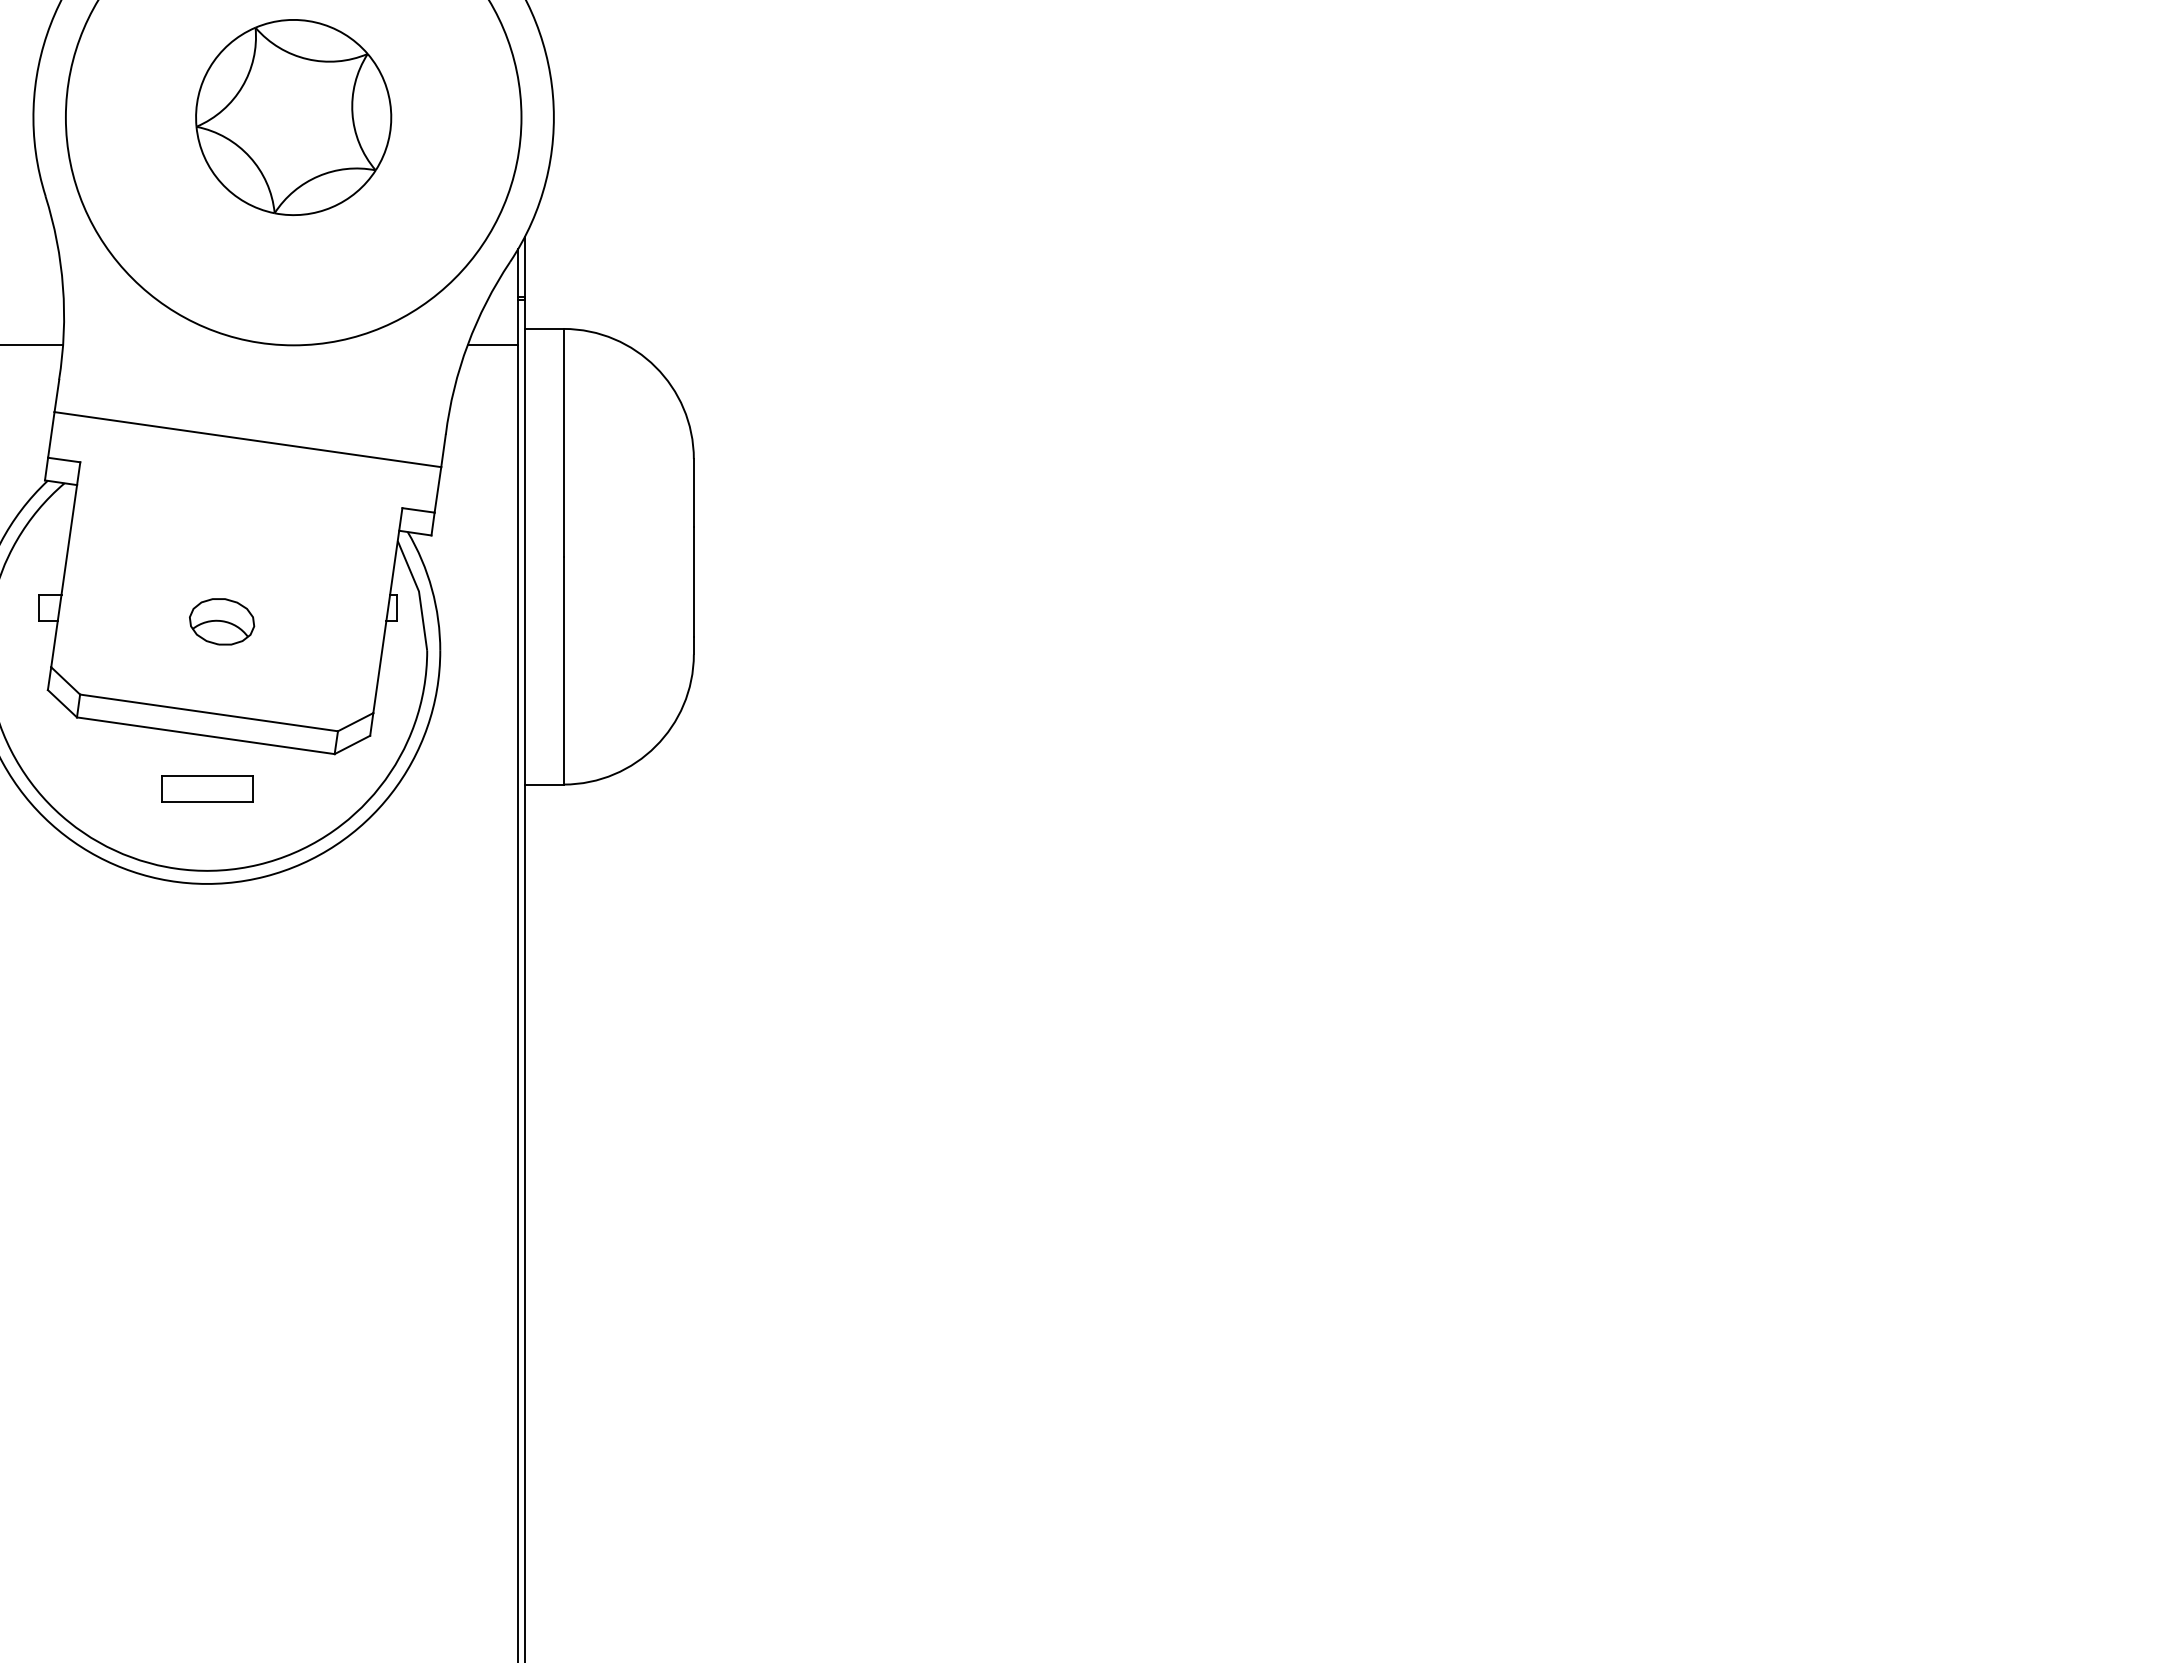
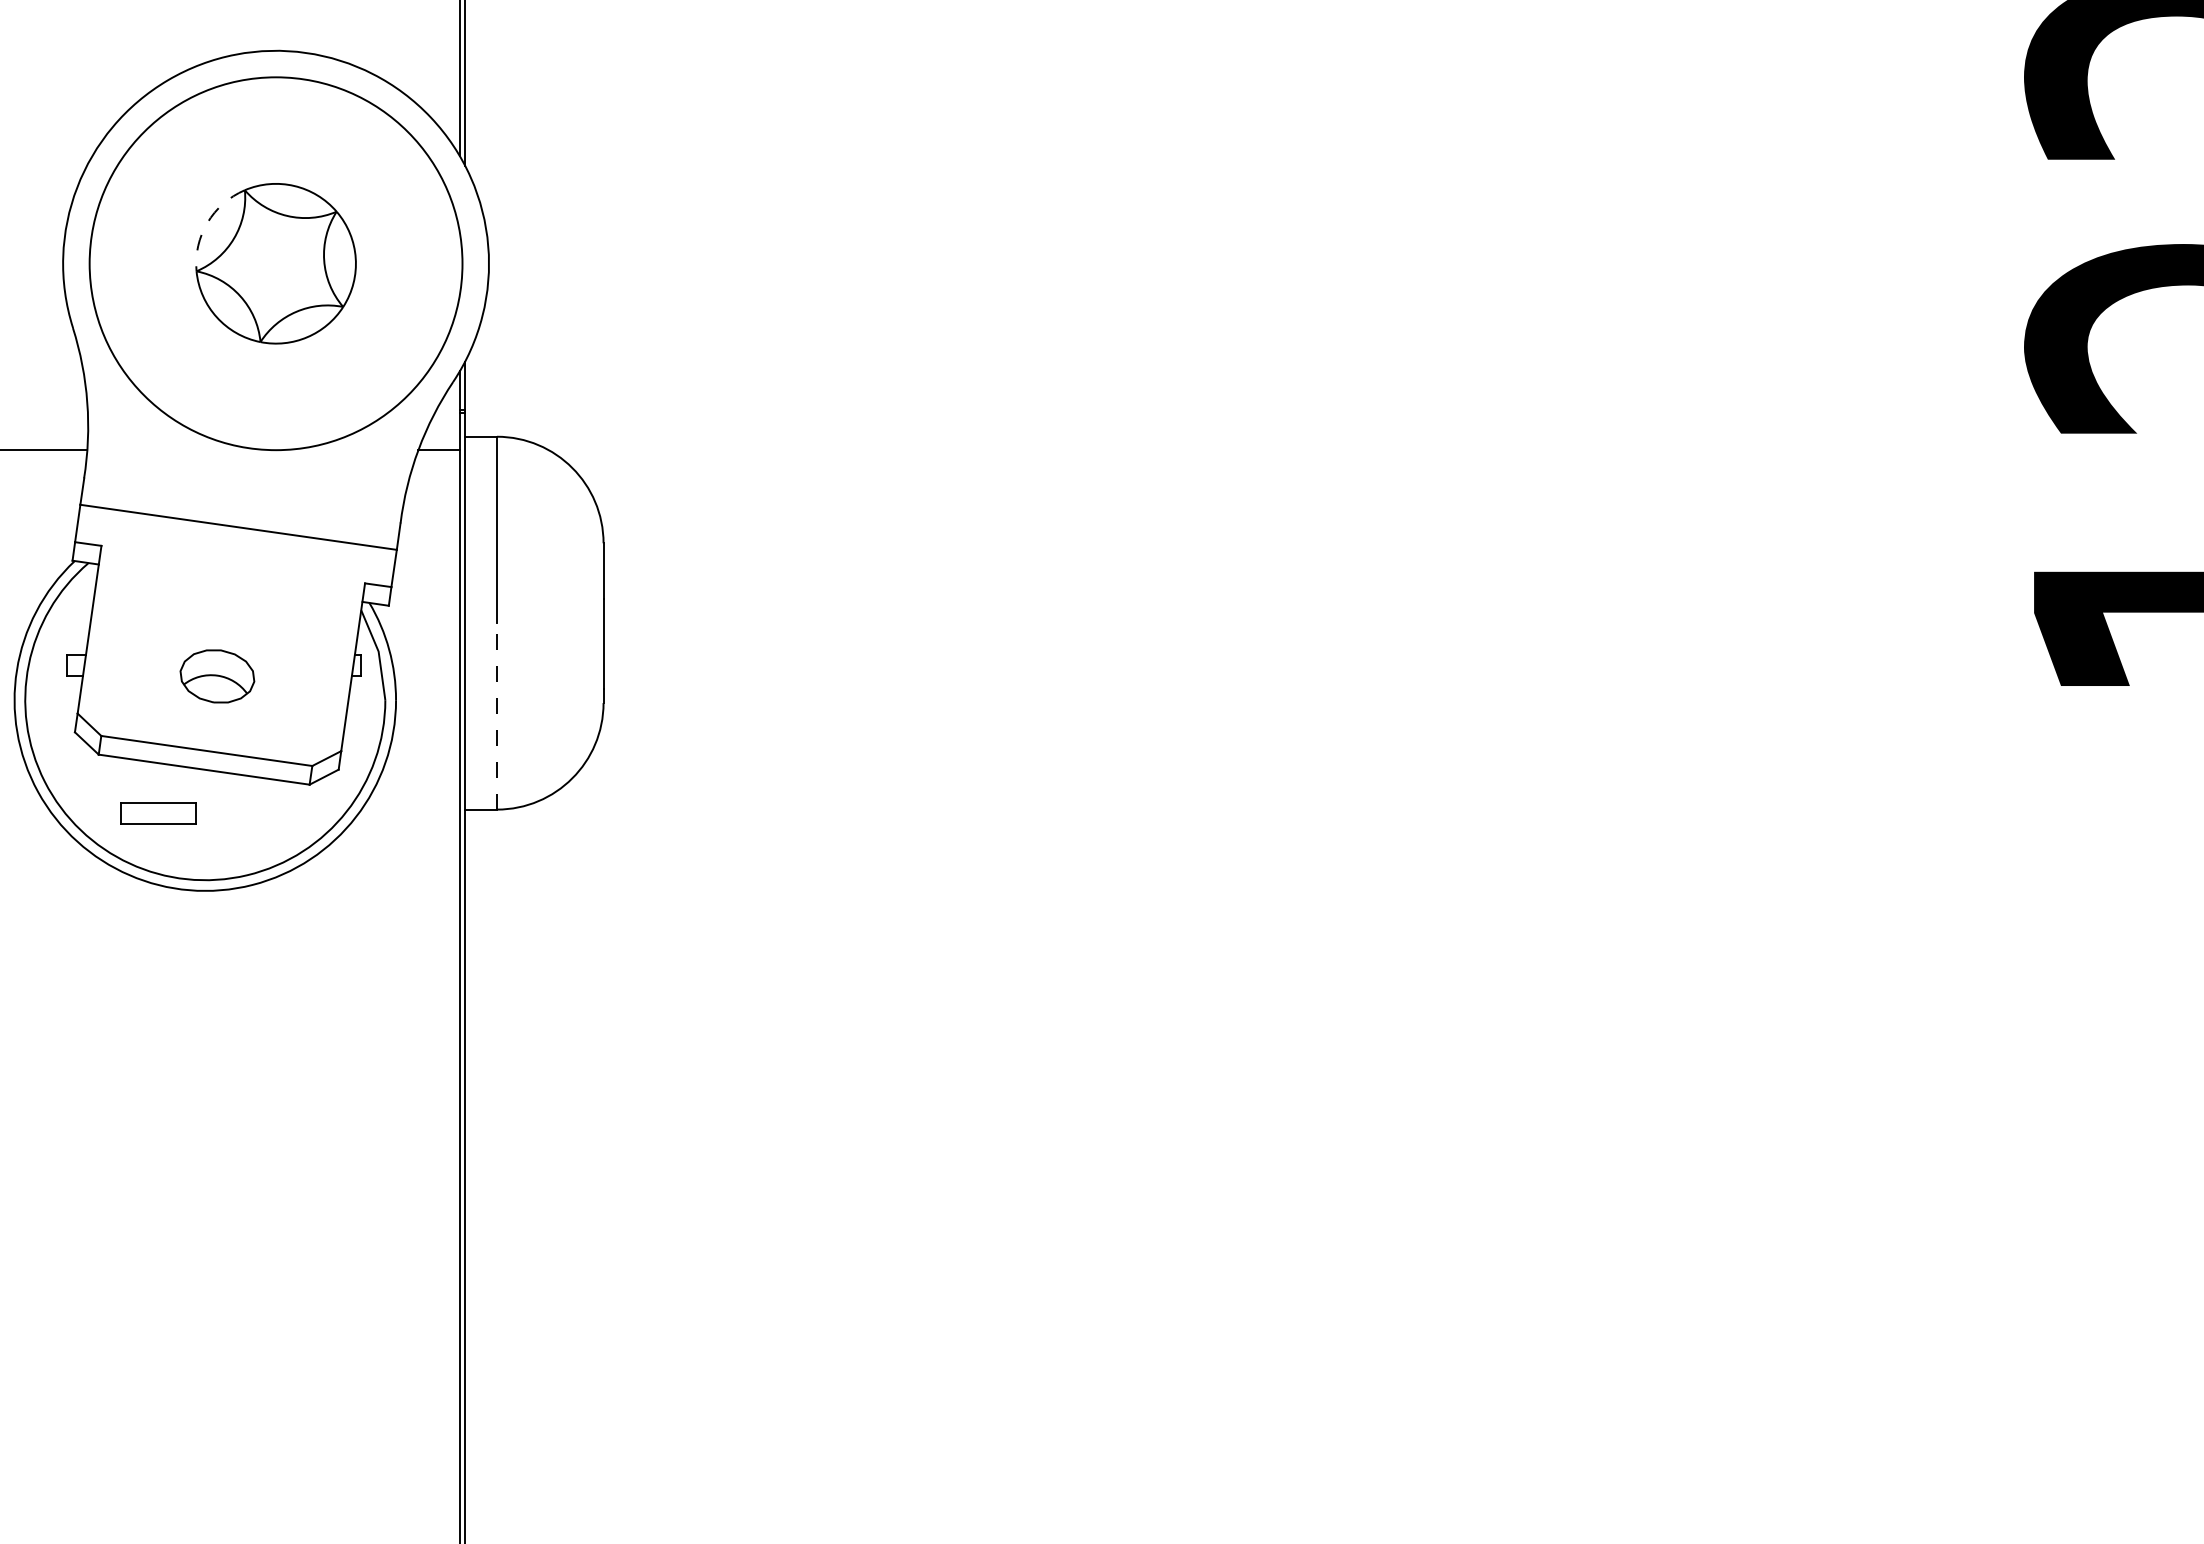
arc: (209, 67) -> (207, 222), solid -> dashed
part: (222, 621) -> (217, 676), size x1.4
line: (564, 669) -> (497, 715), solid -> dashed
part: (207, 789) -> (158, 813), moved

